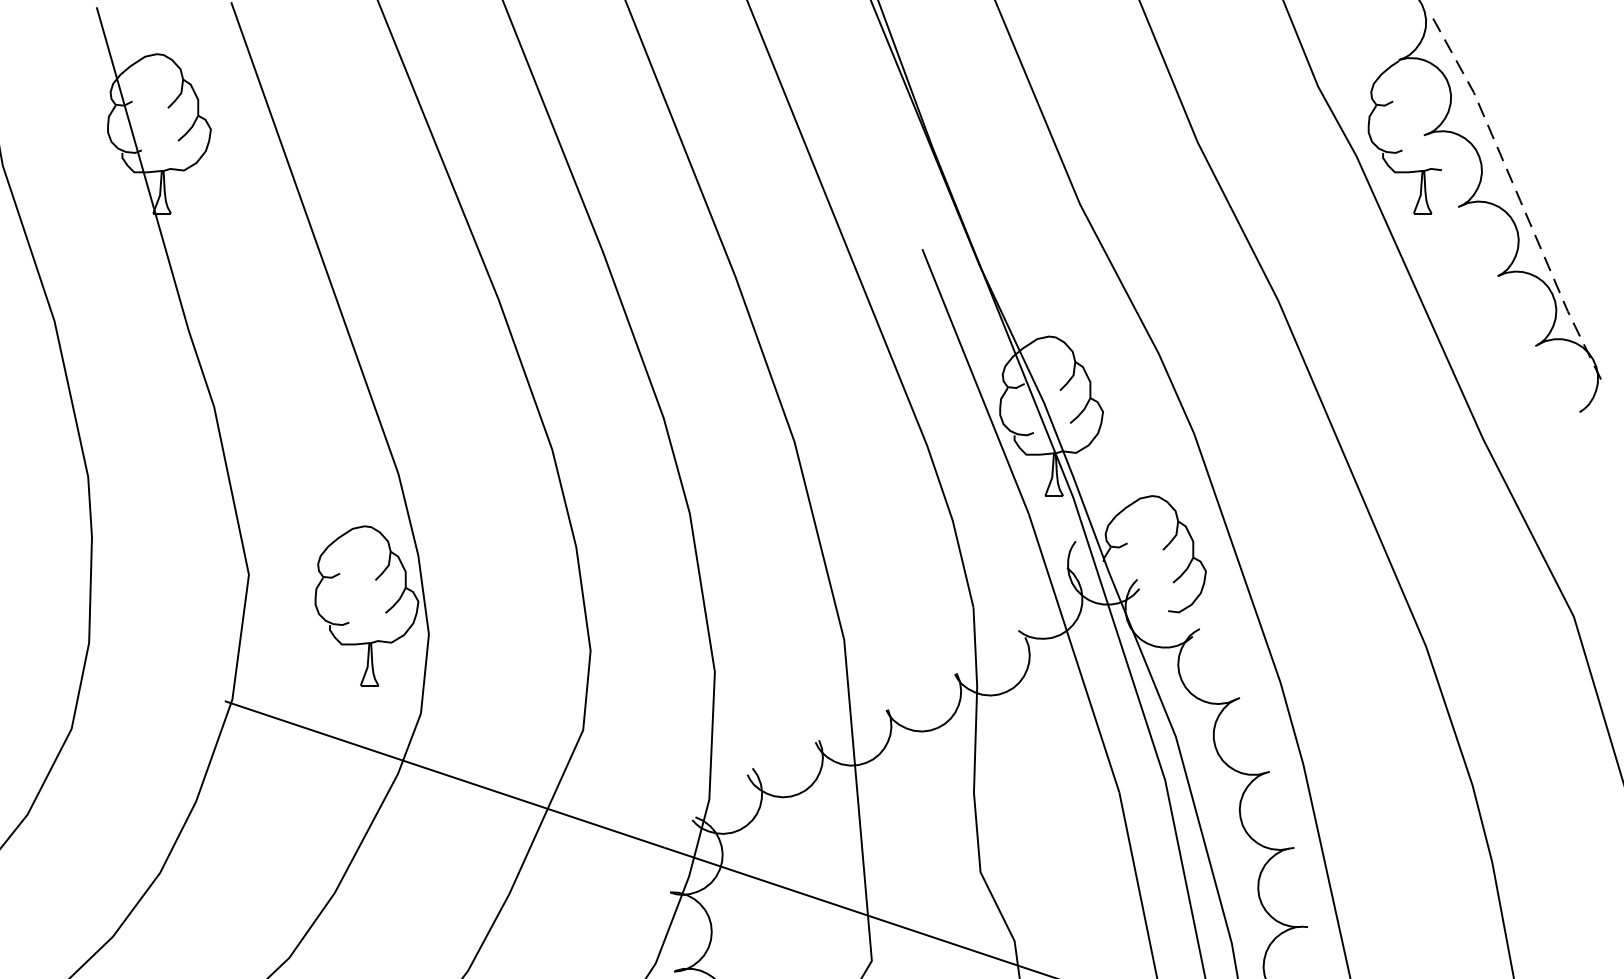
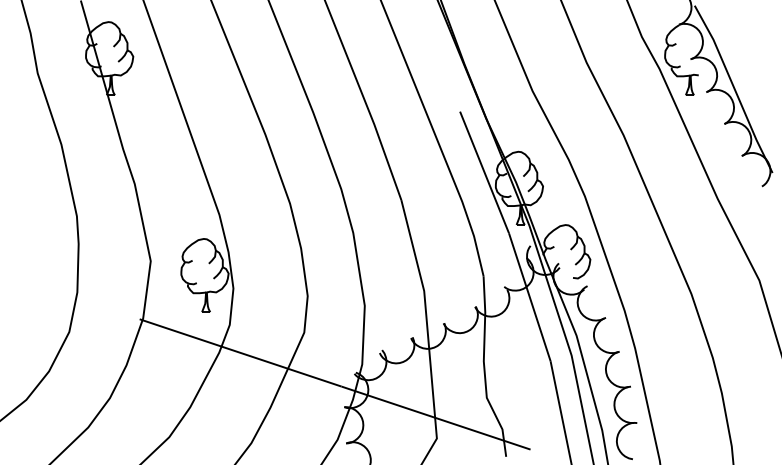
line: (1519, 200) -> (734, 89), dashed -> solid

